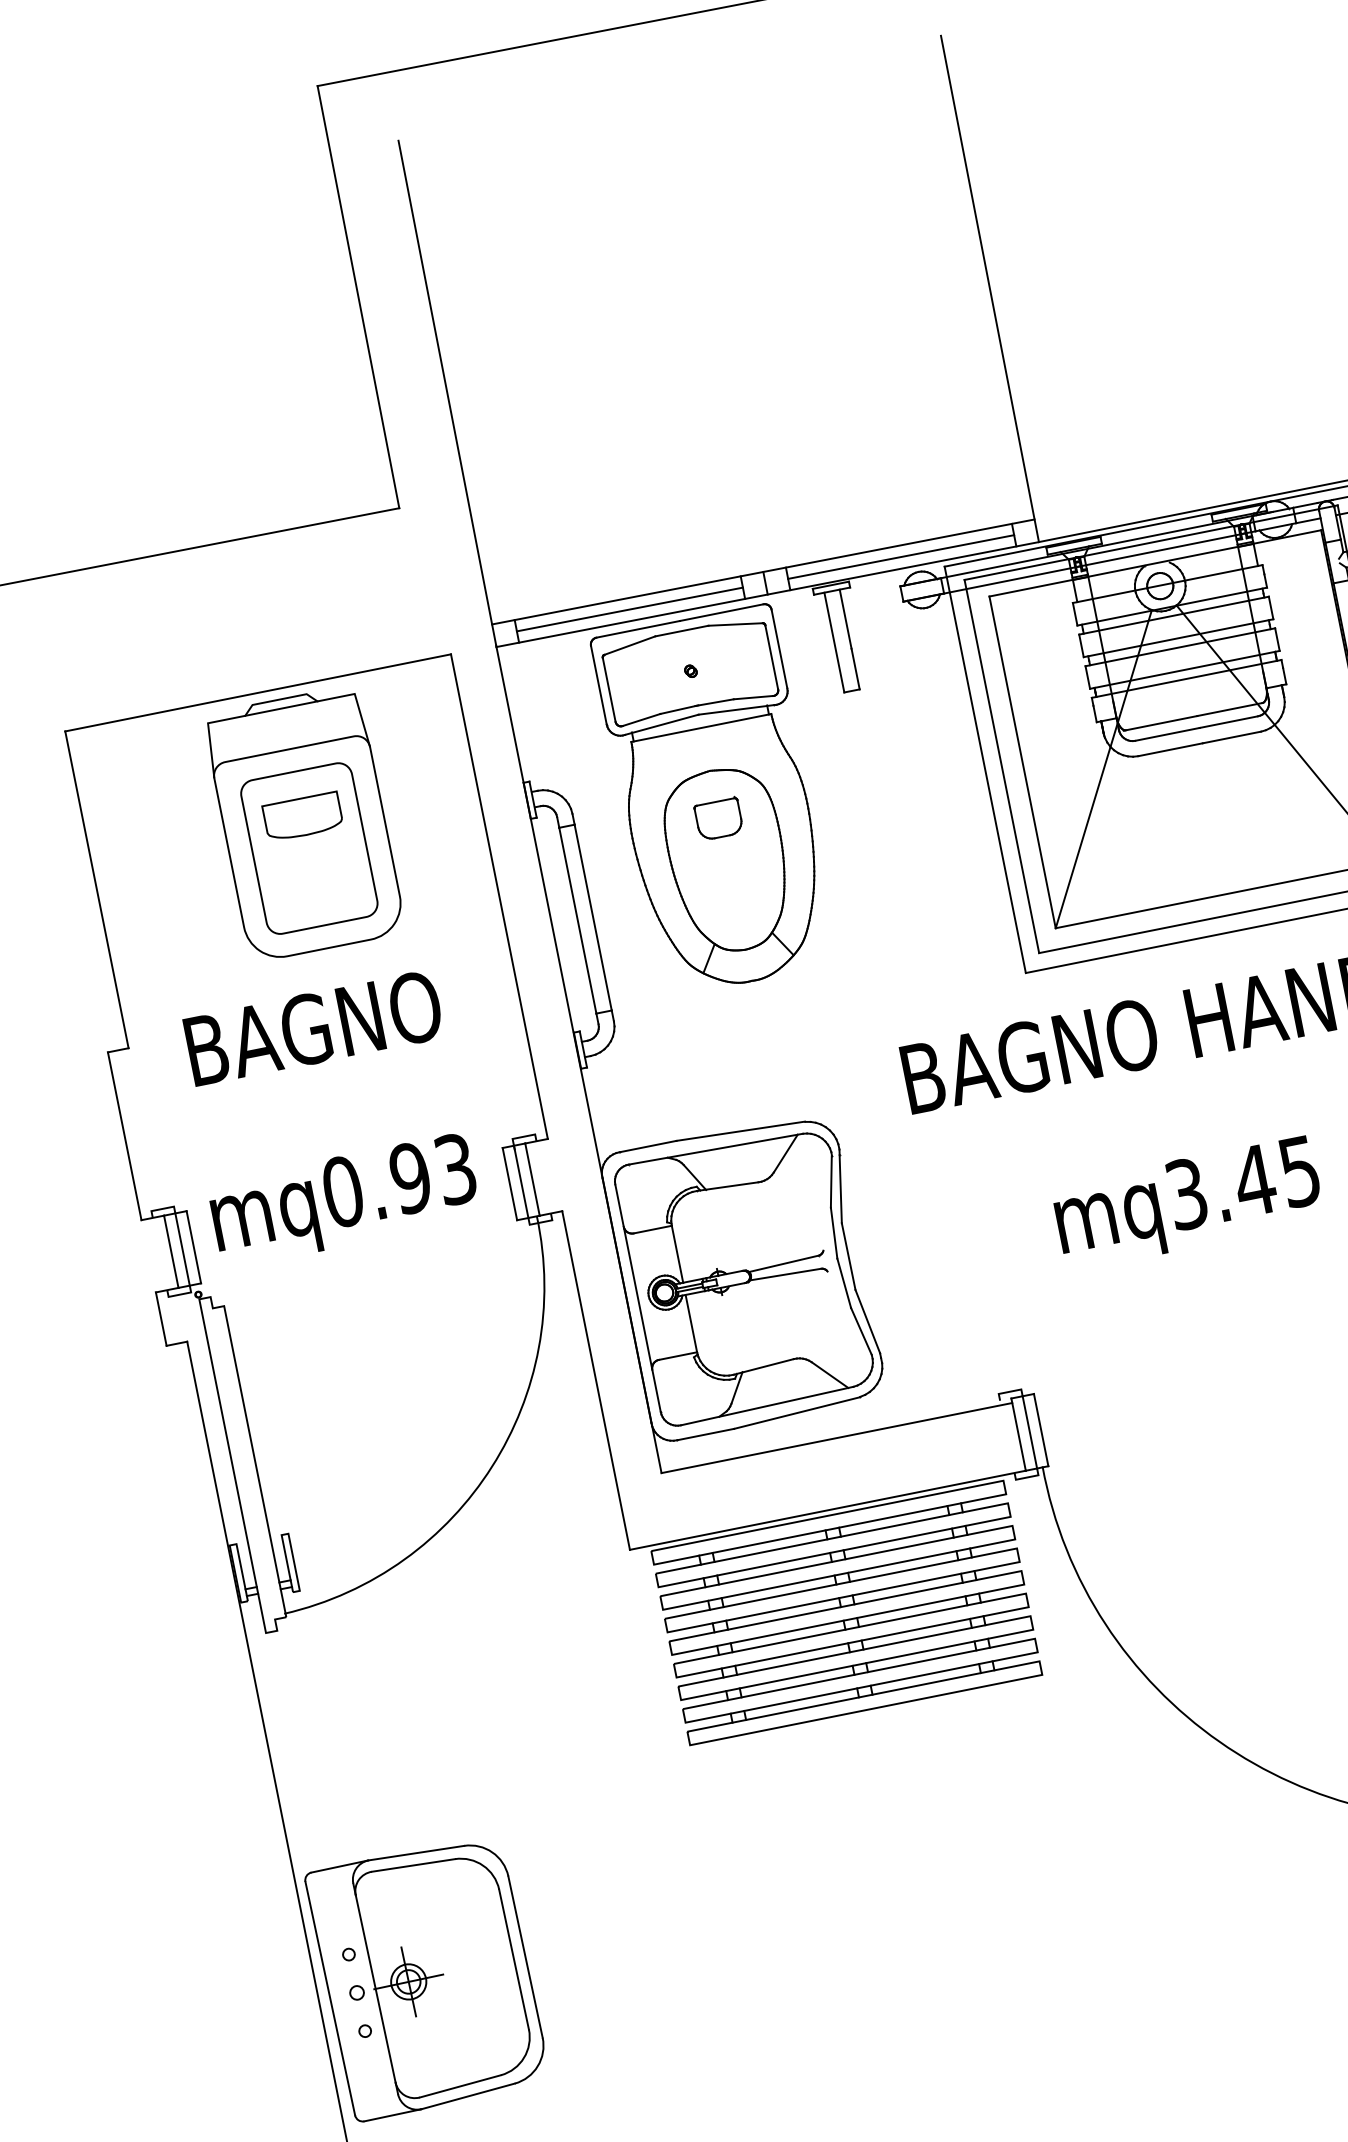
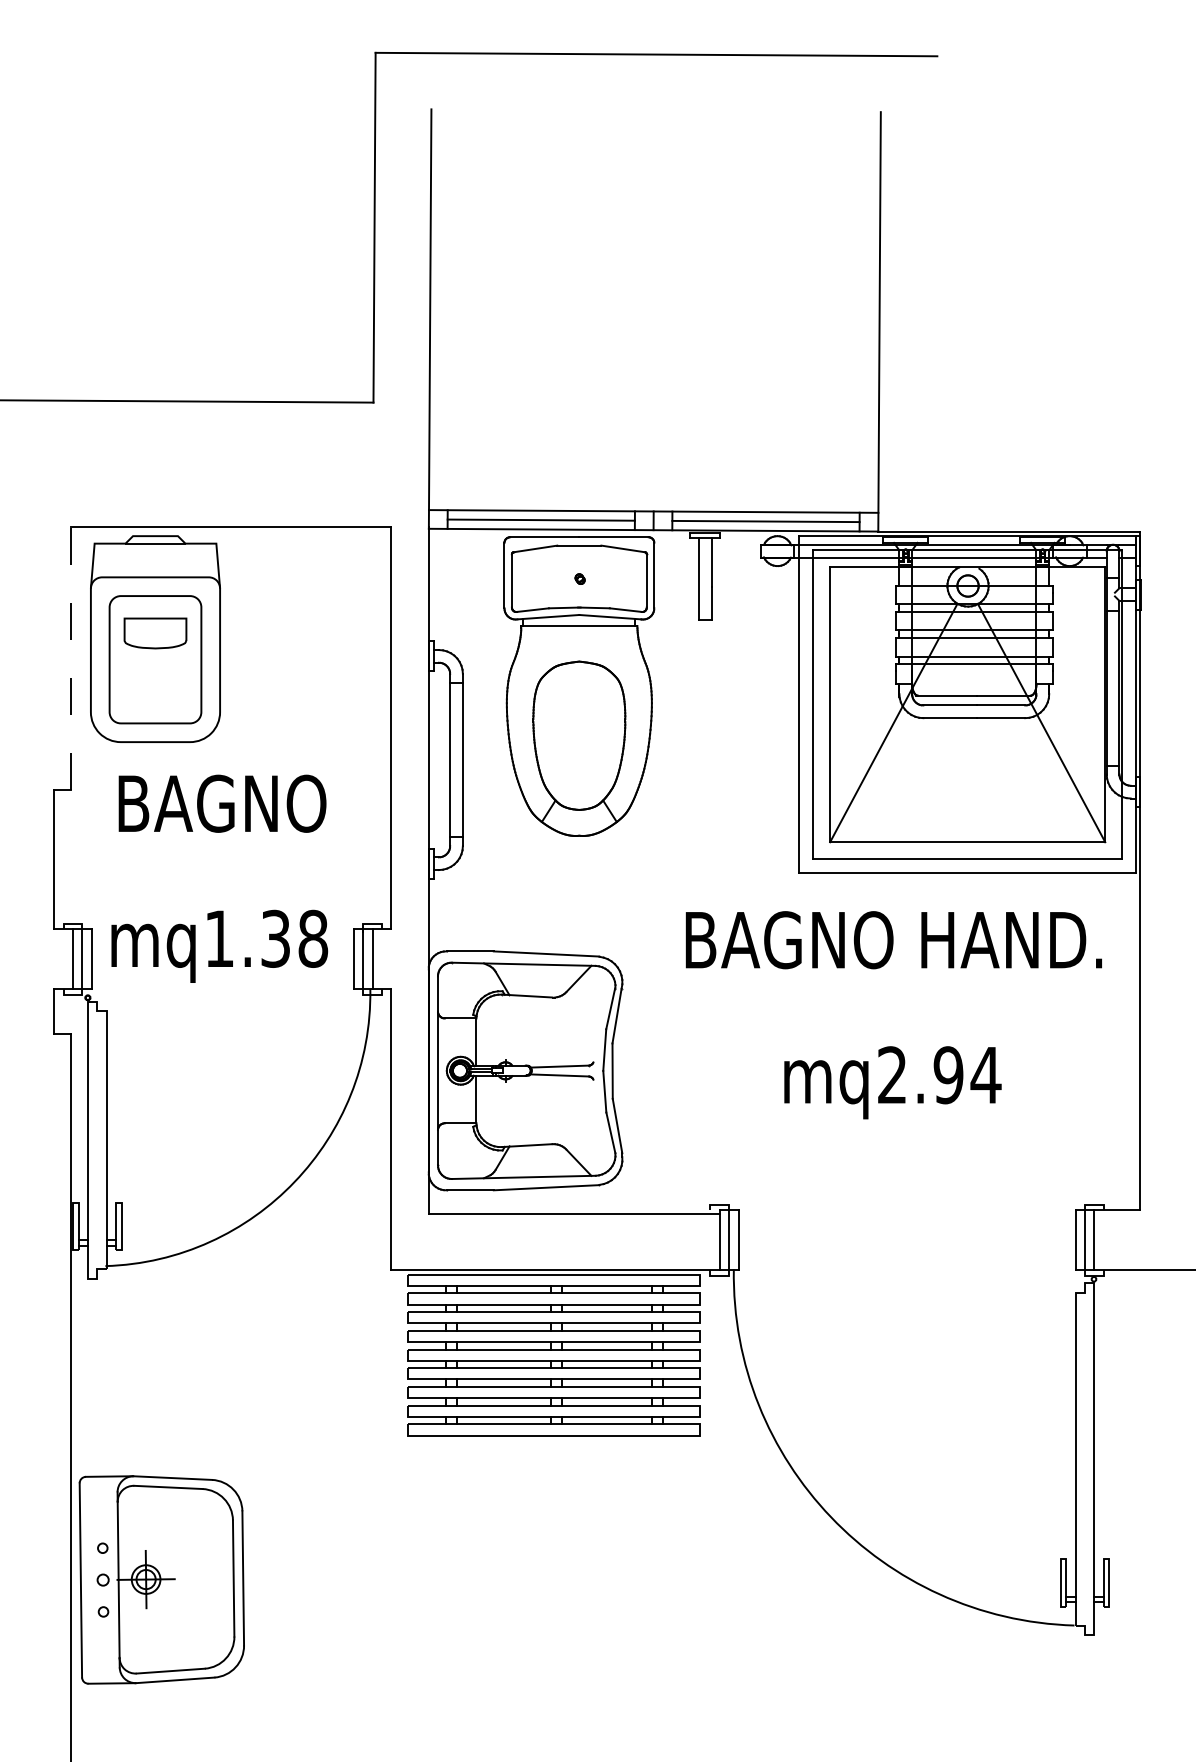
part: (718, 819) -> (578, 701), removed
part: (304, 822) -> (155, 638), moved
line: (96, 889) -> (71, 658), solid -> dashed
text: (399, 1180) -> (266, 938), mq0.93 -> mq1.38
text: (1243, 1183) -> (939, 1075), mq3.45 -> mq2.94

